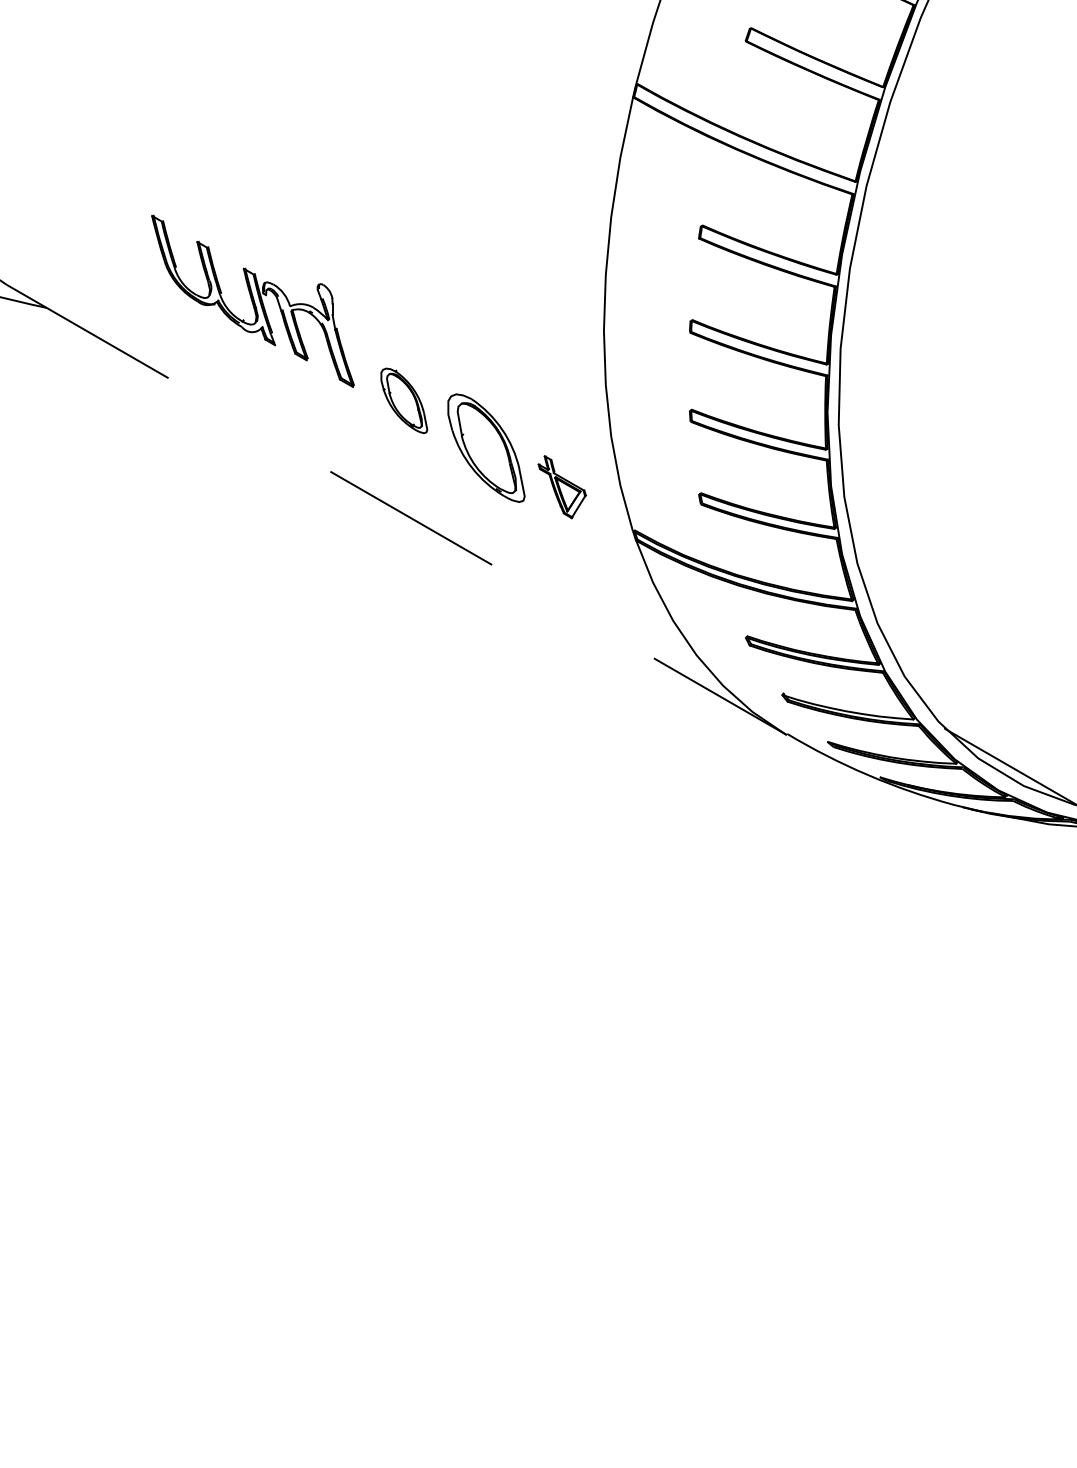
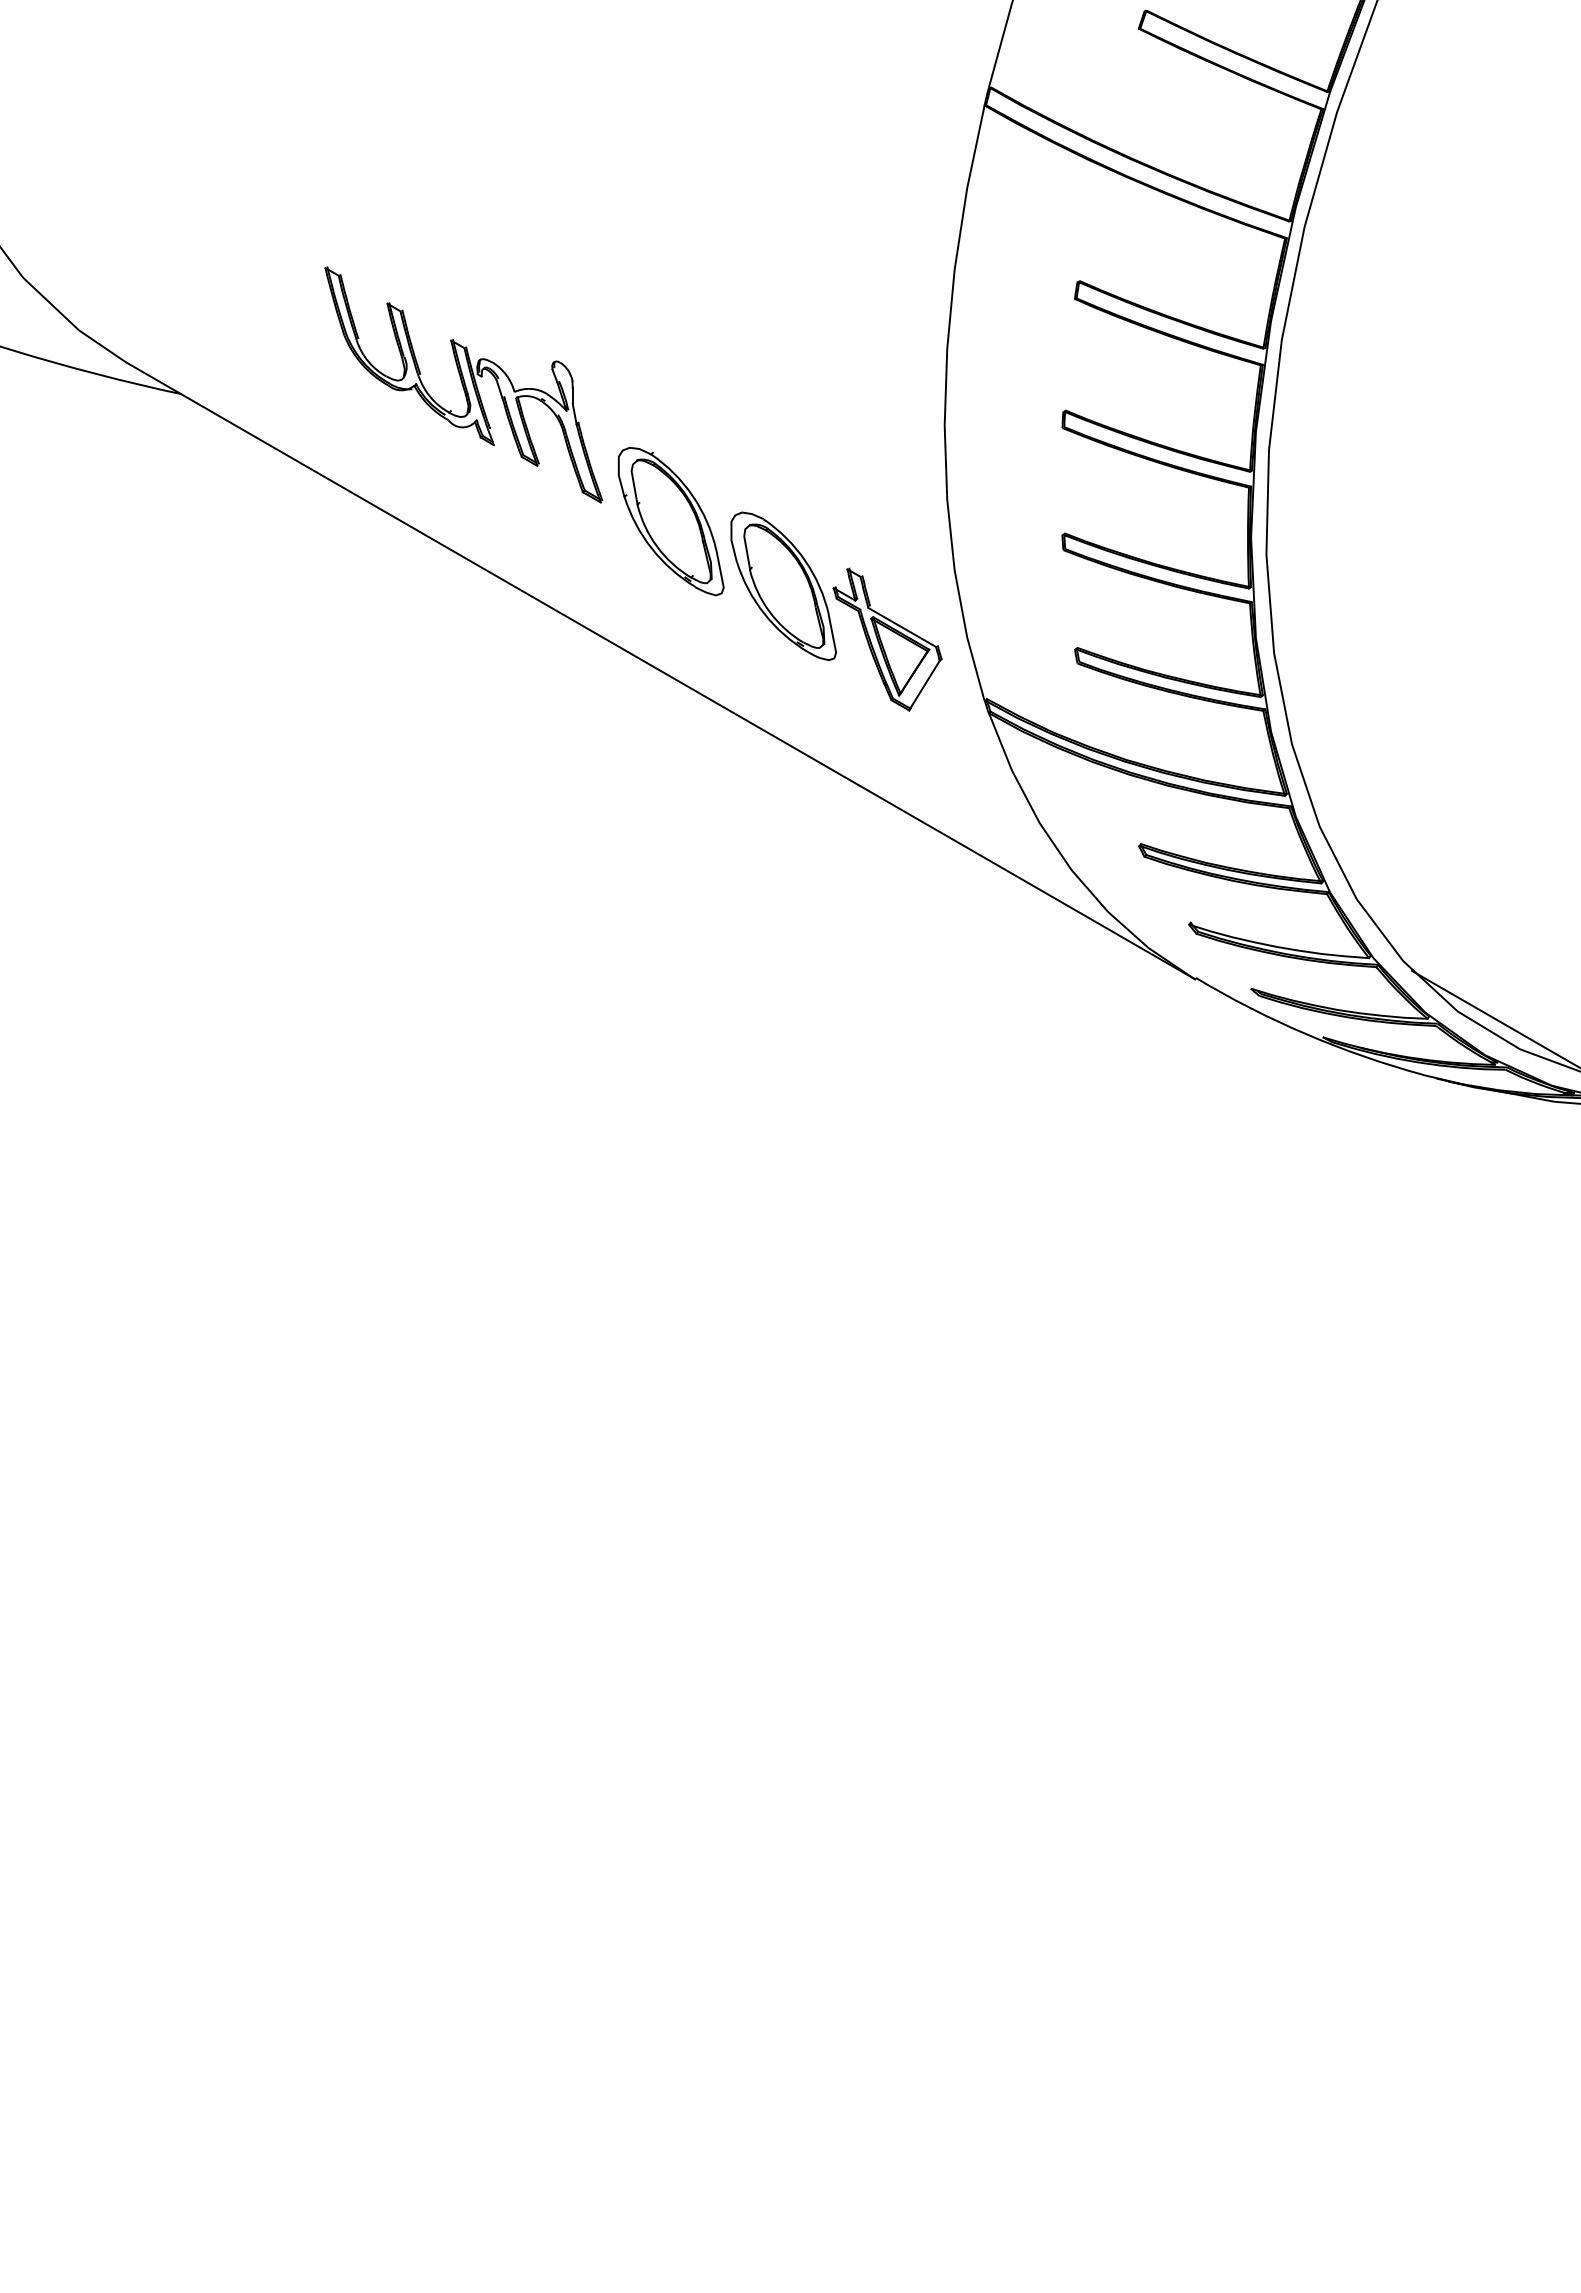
part: (403, 400) -> (670, 521), size x1.67
part: (562, 486) -> (887, 639), size x1.67
line: (397, 510) -> (661, 671), dashed -> solid

